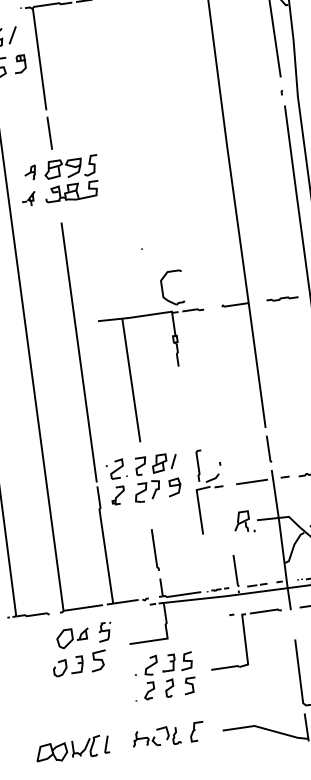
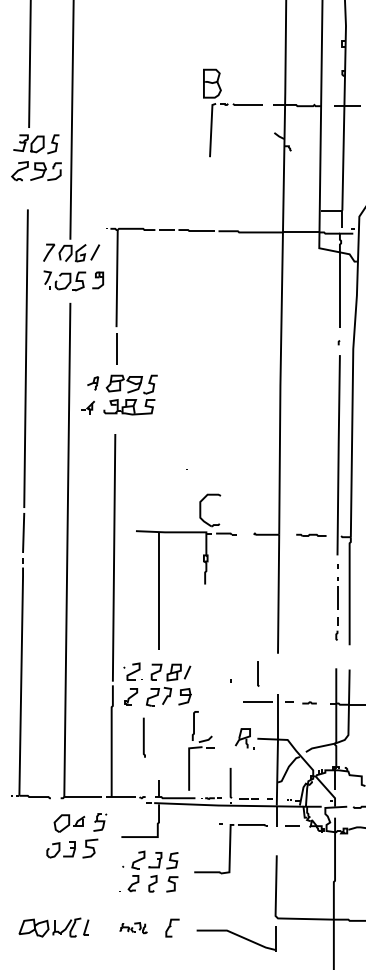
line: (269, 448) -> (258, 673), moved
part: (209, 490) -> (201, 750), moved
line: (154, 549) -> (143, 737), moved
part: (156, 737) -> (133, 927), size x0.6

